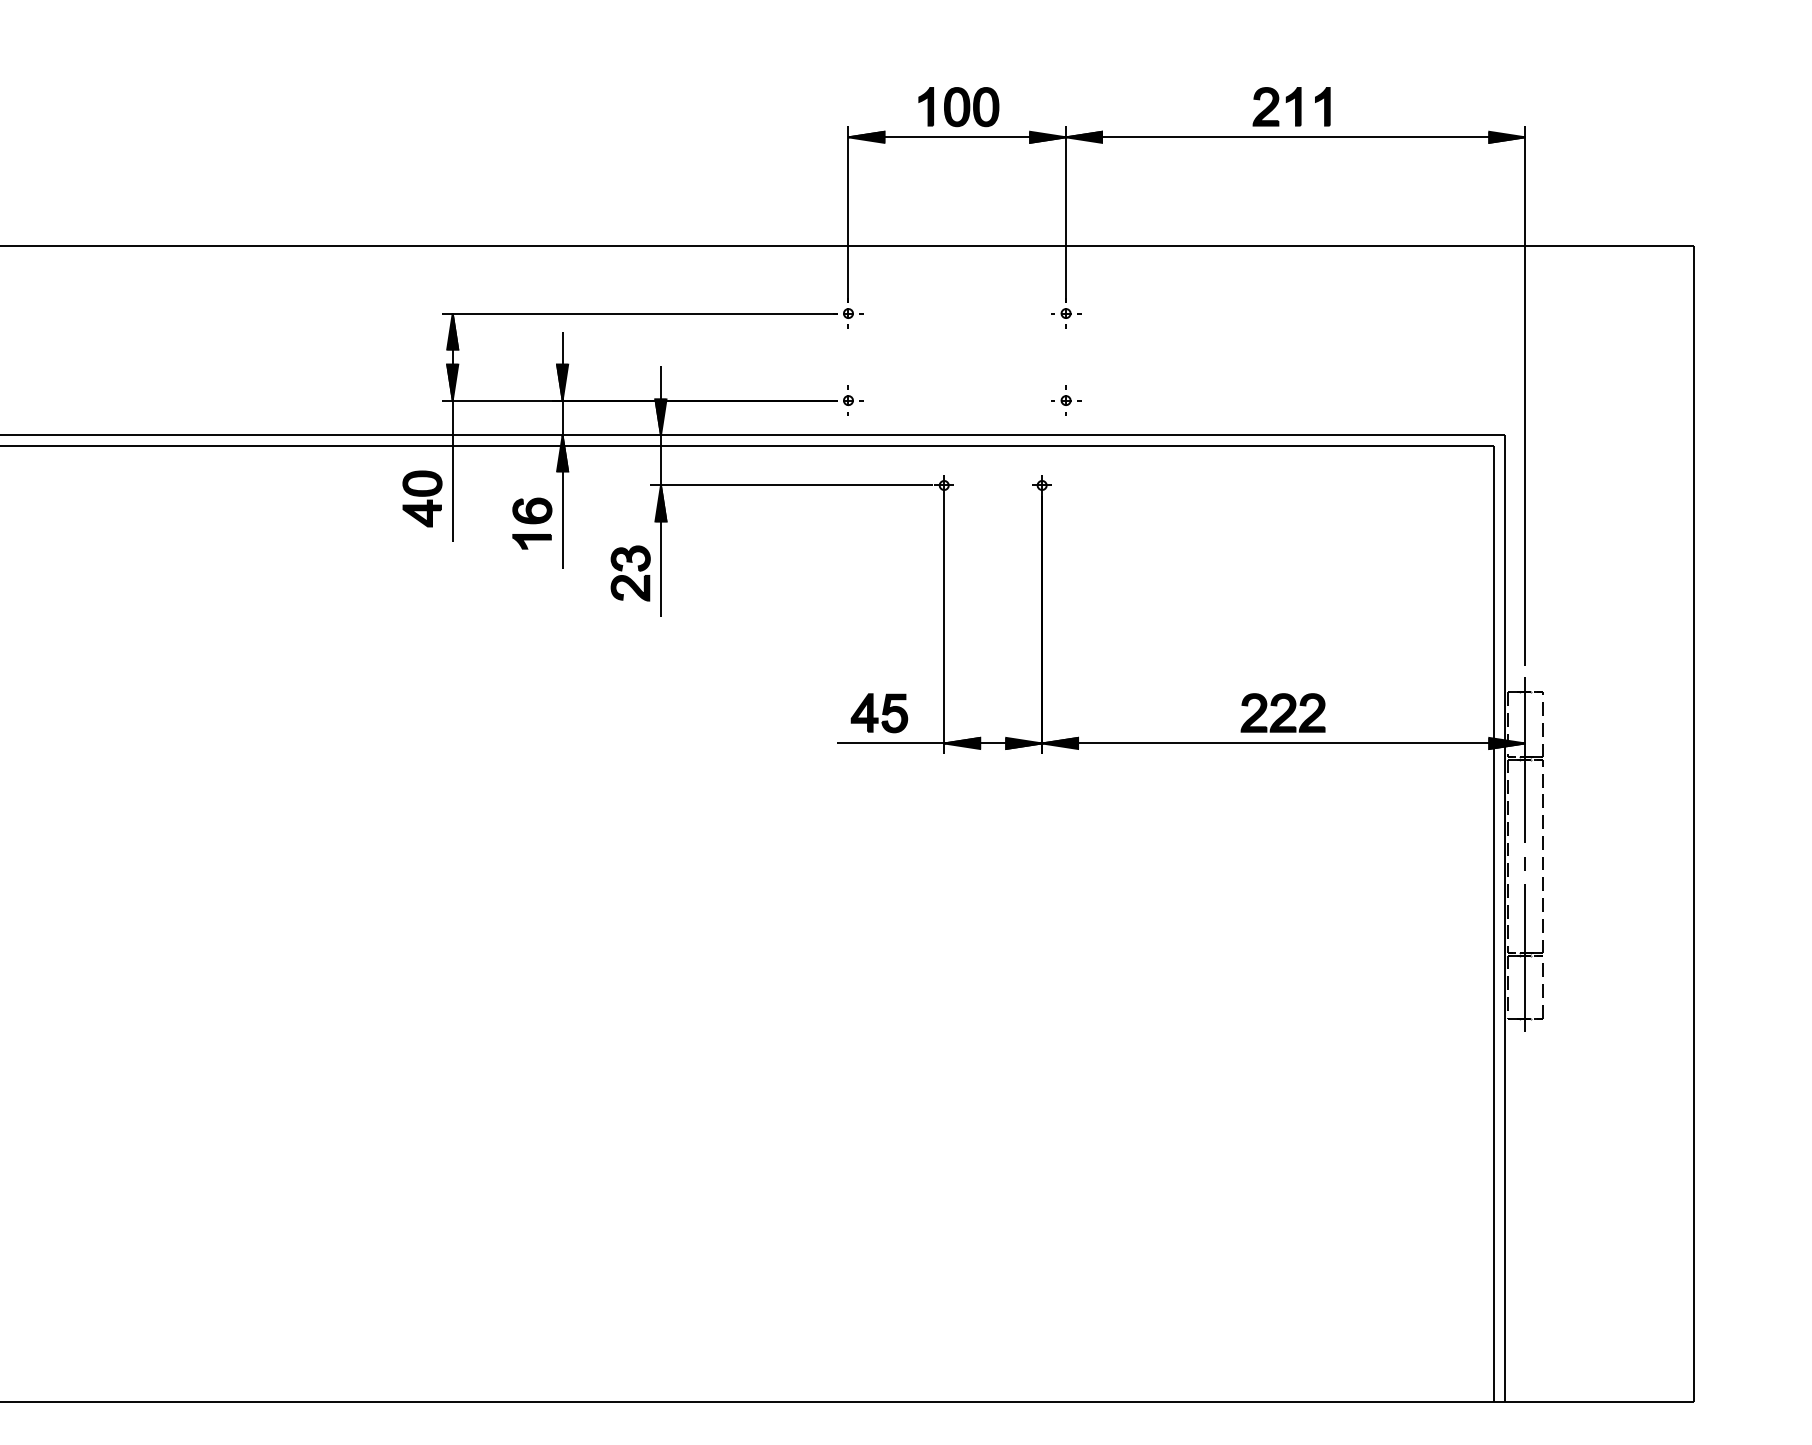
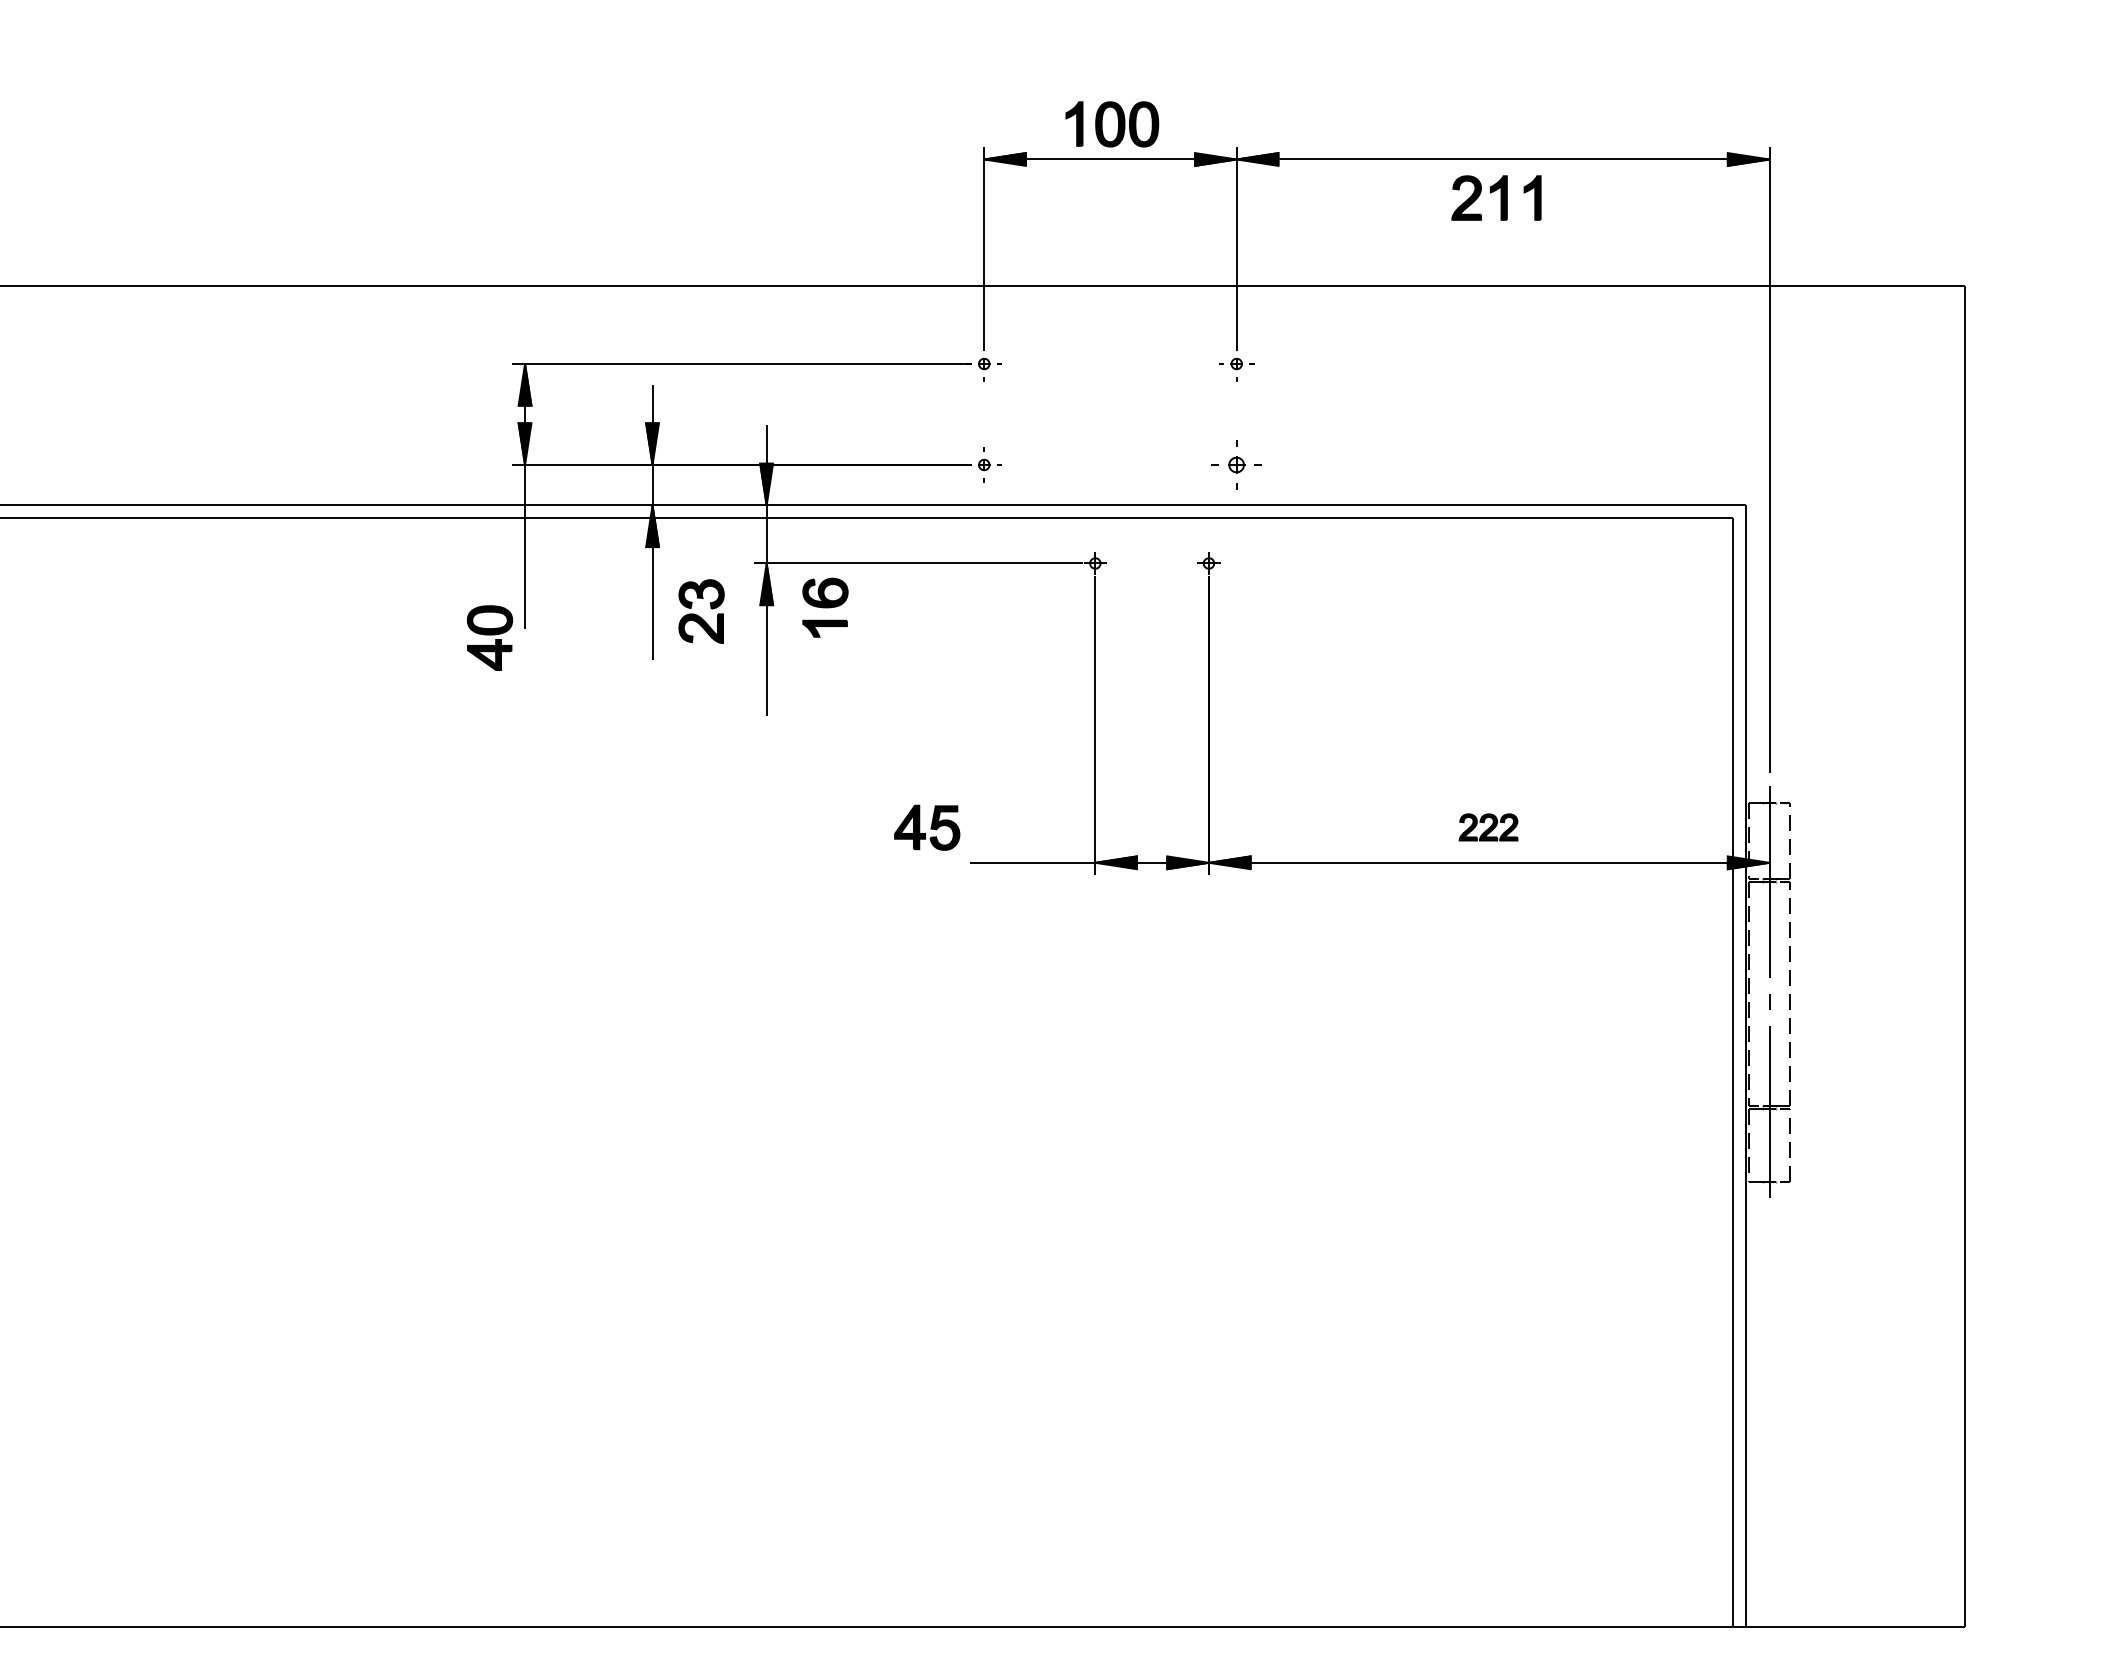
part: (1291, 106) -> (1496, 197), moved
part: (1065, 400) -> (1236, 464), size x1.4
part: (422, 498) -> (489, 637), moved
part: (532, 523) -> (825, 607), moved
part: (630, 573) -> (701, 611), moved
part: (879, 713) -> (927, 827), moved
part: (1283, 713) -> (1488, 827), size x0.6

